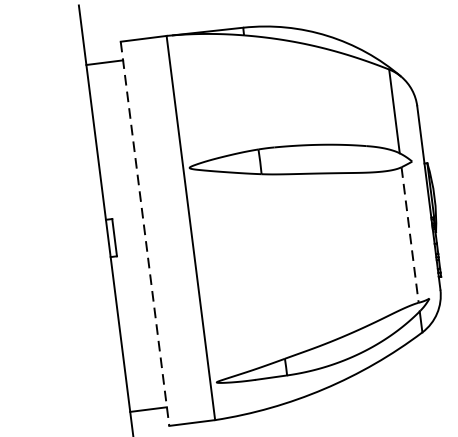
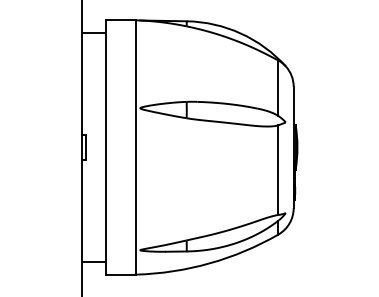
line: (144, 233) -> (105, 147), dashed -> solid
line: (410, 235) -> (278, 170), dashed -> solid

